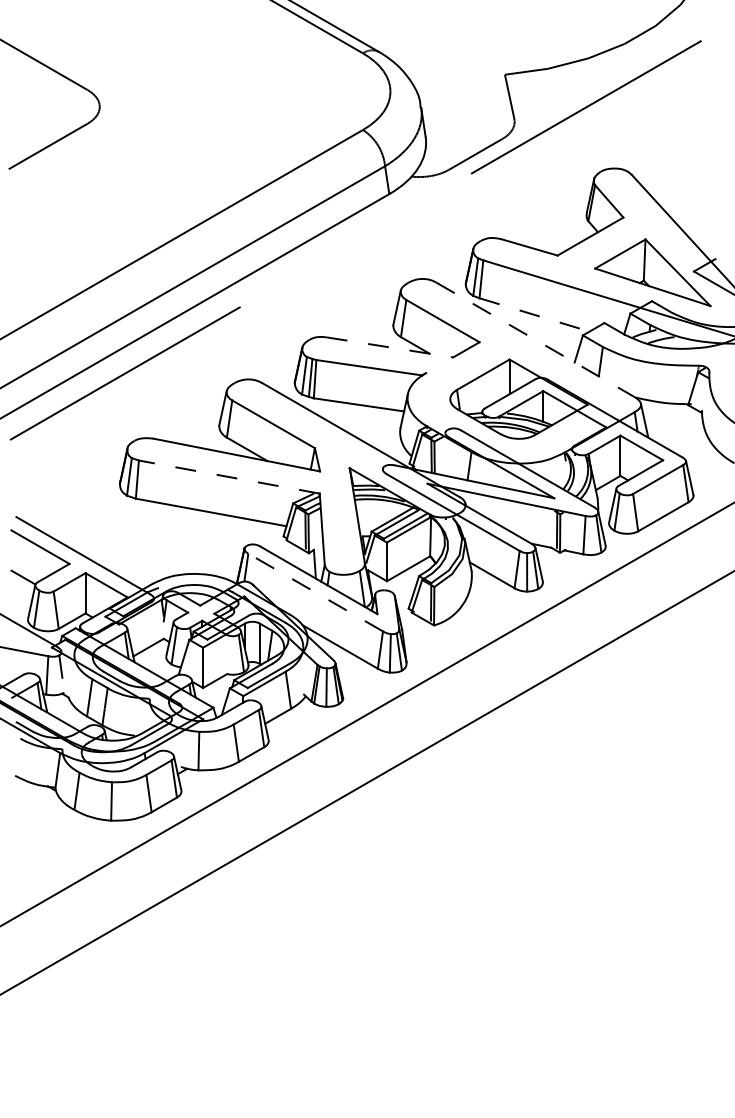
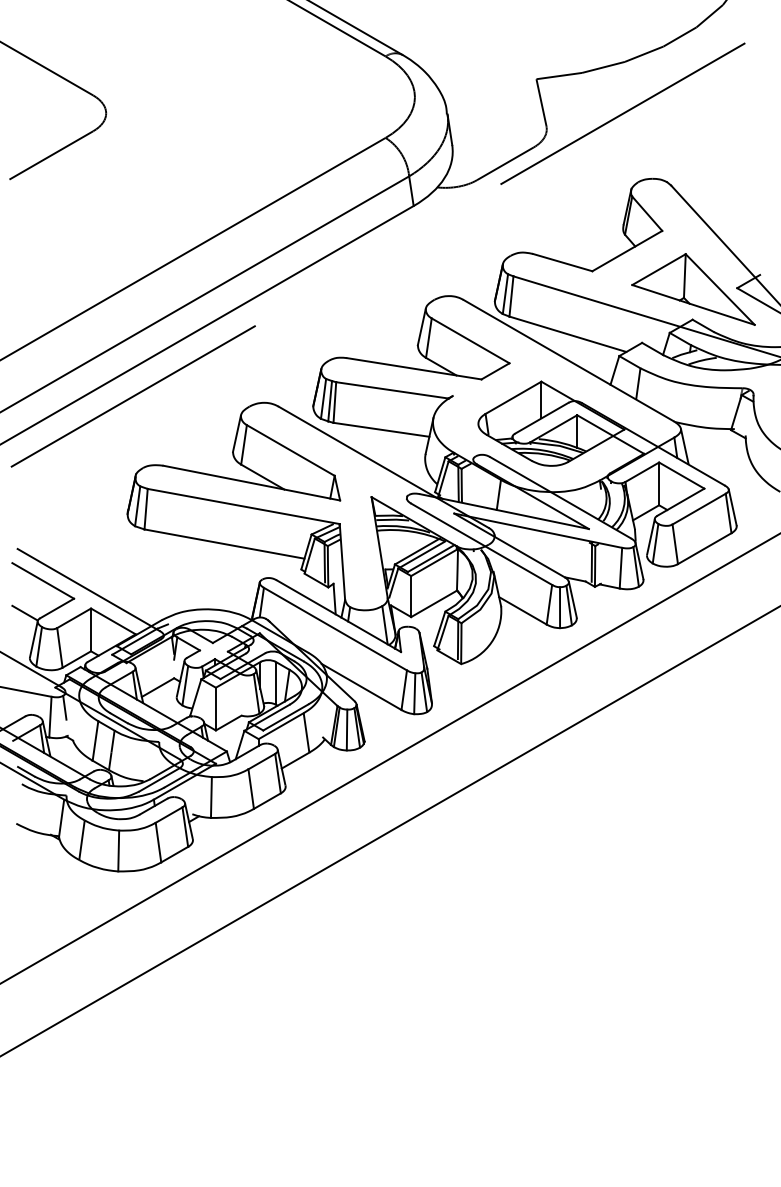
line: (534, 314) -> (567, 333), dashed -> solid
line: (535, 339) -> (568, 360), dashed -> solid
line: (390, 347) -> (414, 368), dashed -> solid
line: (229, 477) -> (243, 506), dashed -> solid
line: (315, 592) -> (335, 629), dashed -> solid

